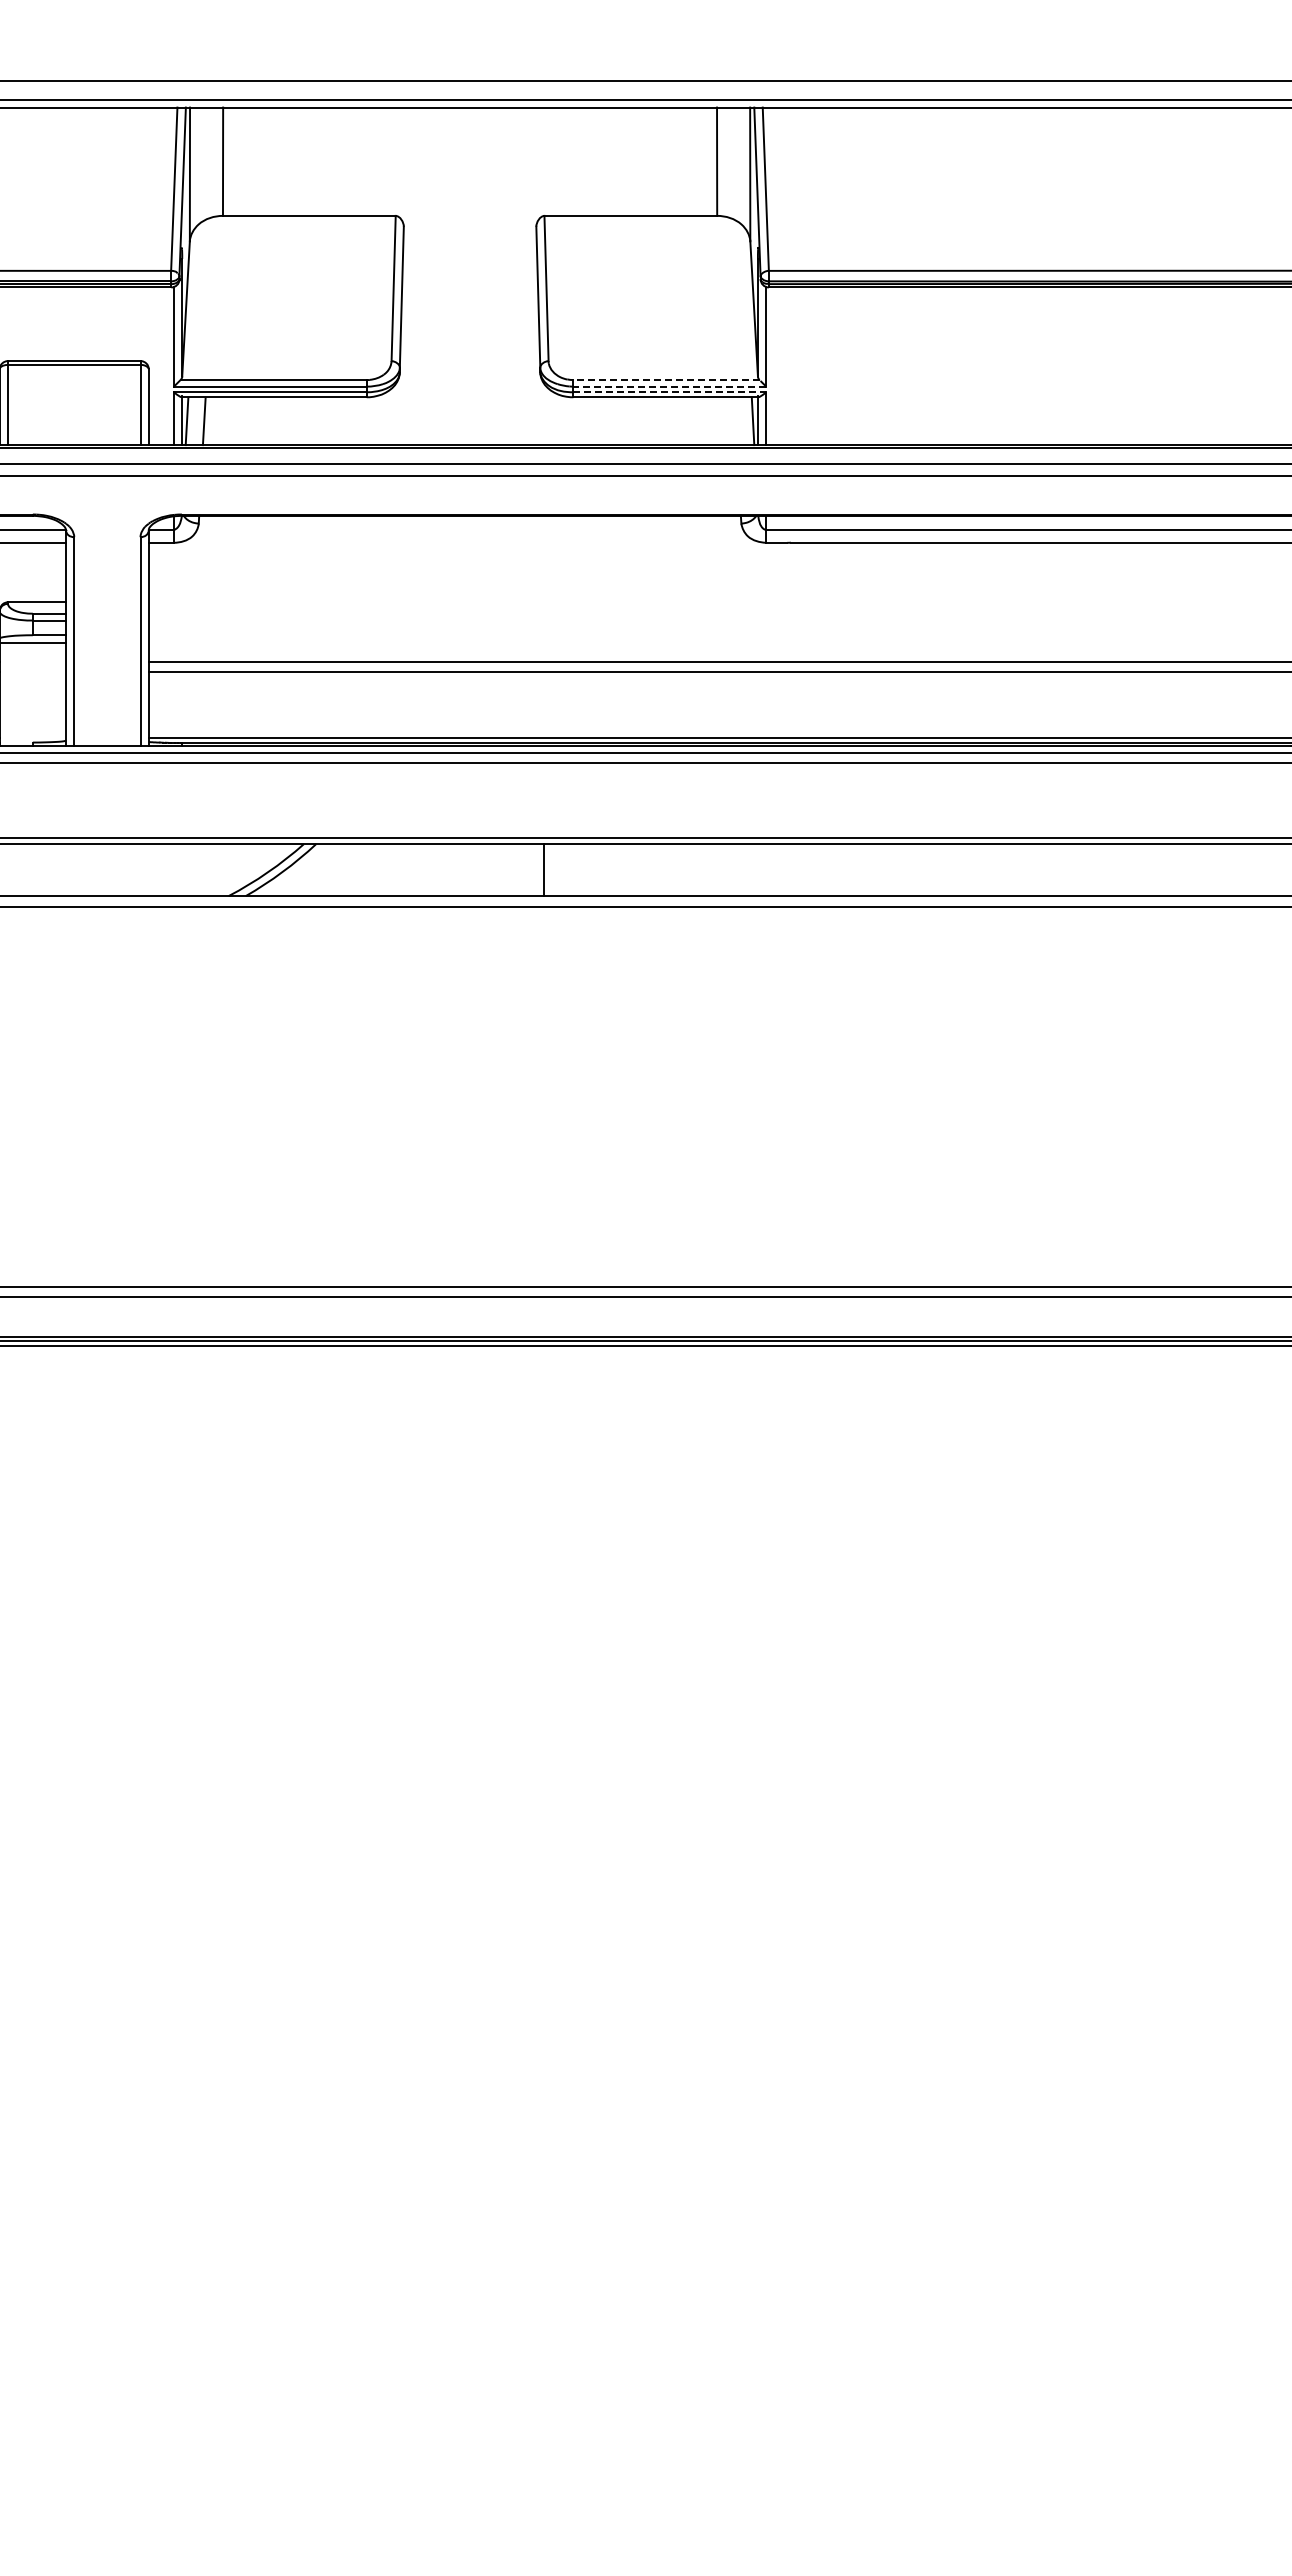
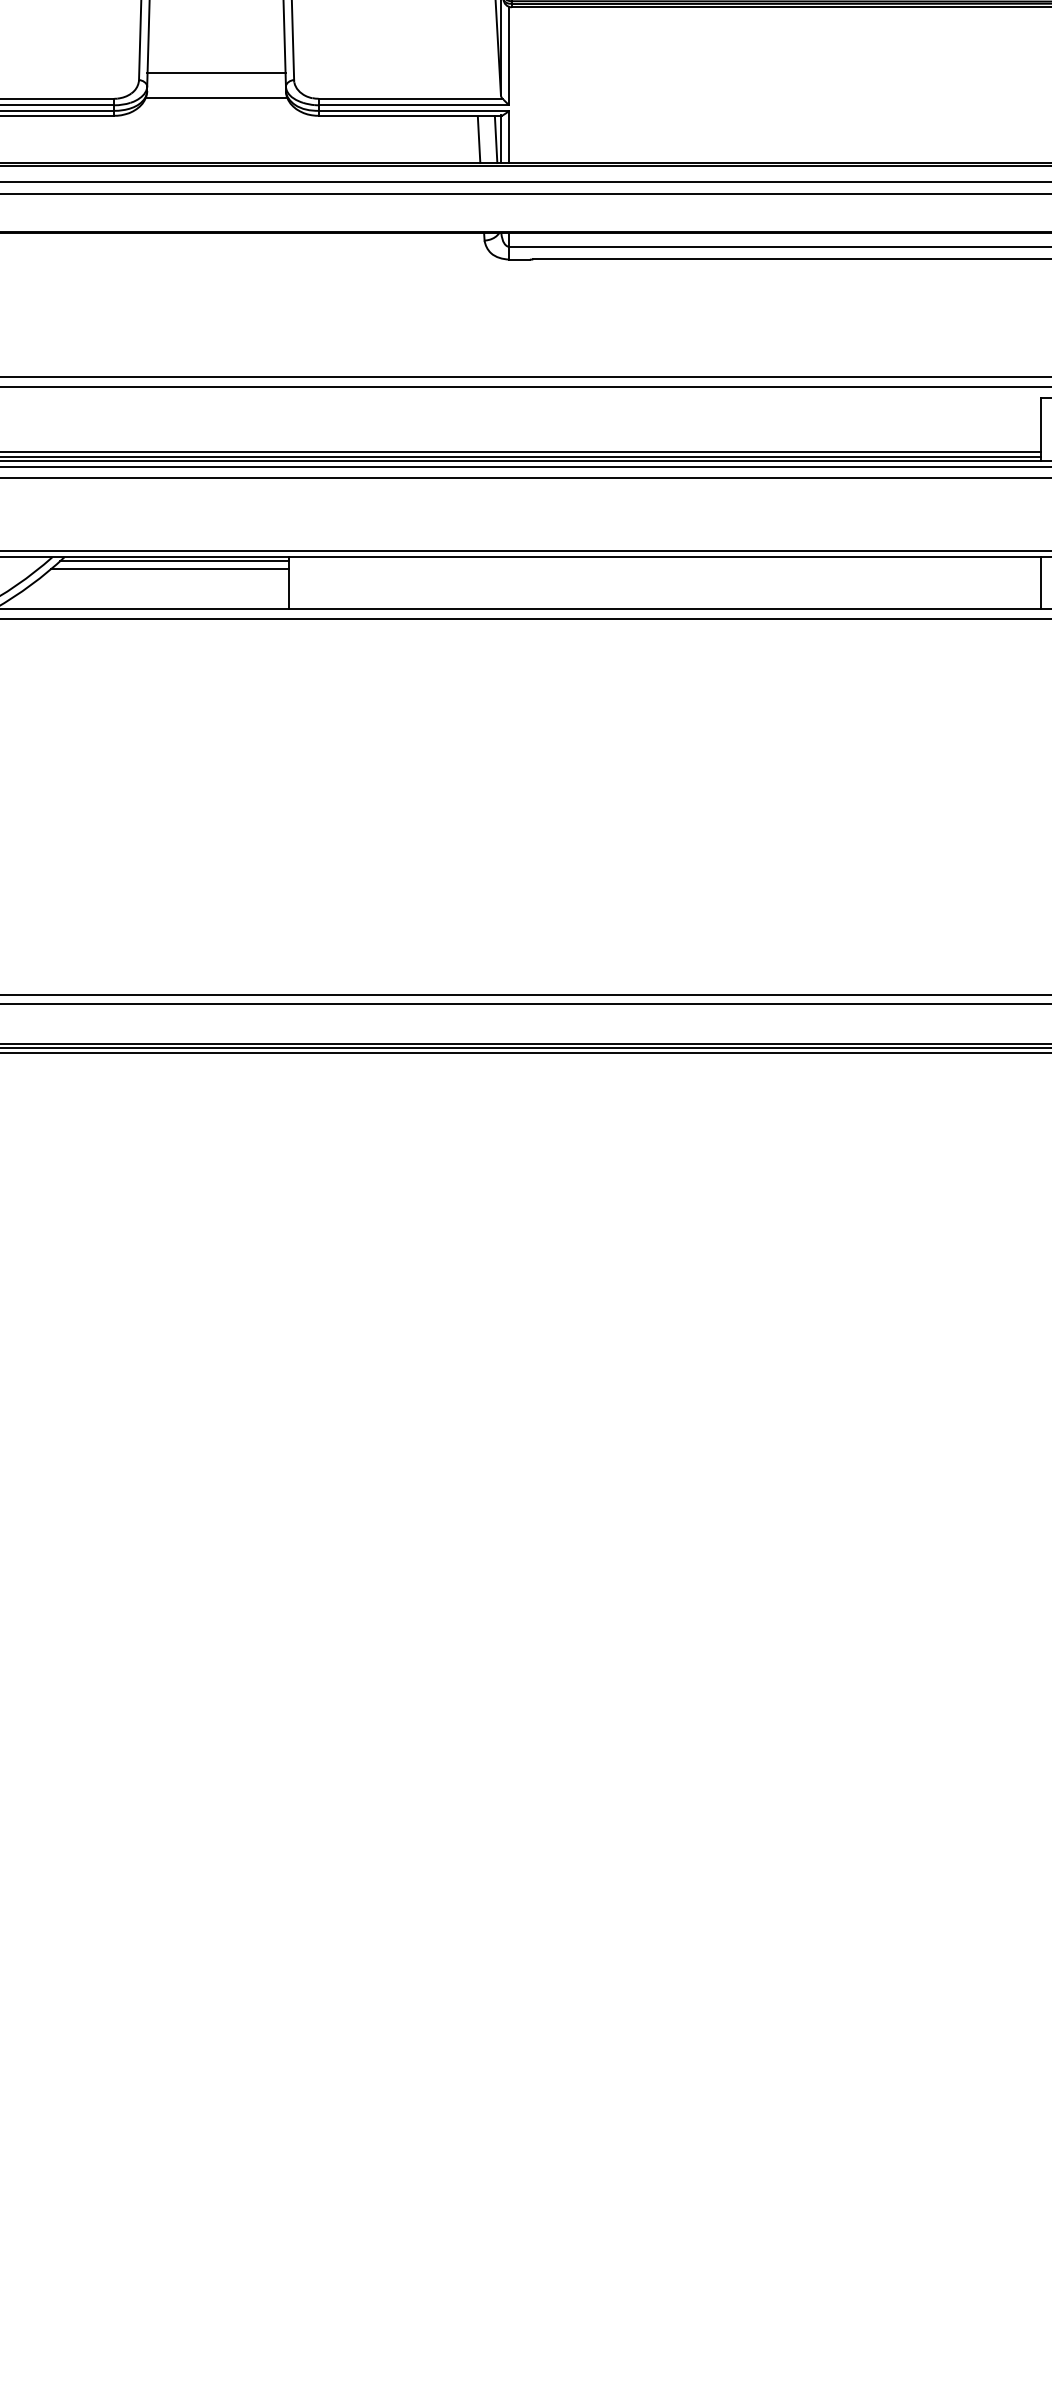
line: (469, 354) -> (215, 73), added
line: (469, 378) -> (215, 97), added
line: (666, 380) -> (410, 99), dashed -> solid
line: (669, 386) -> (413, 105), dashed -> solid
line: (670, 392) -> (414, 111), dashed -> solid
line: (735, 421) -> (478, 139), added
line: (427, 848) -> (174, 561), added
line: (422, 856) -> (169, 569), added

